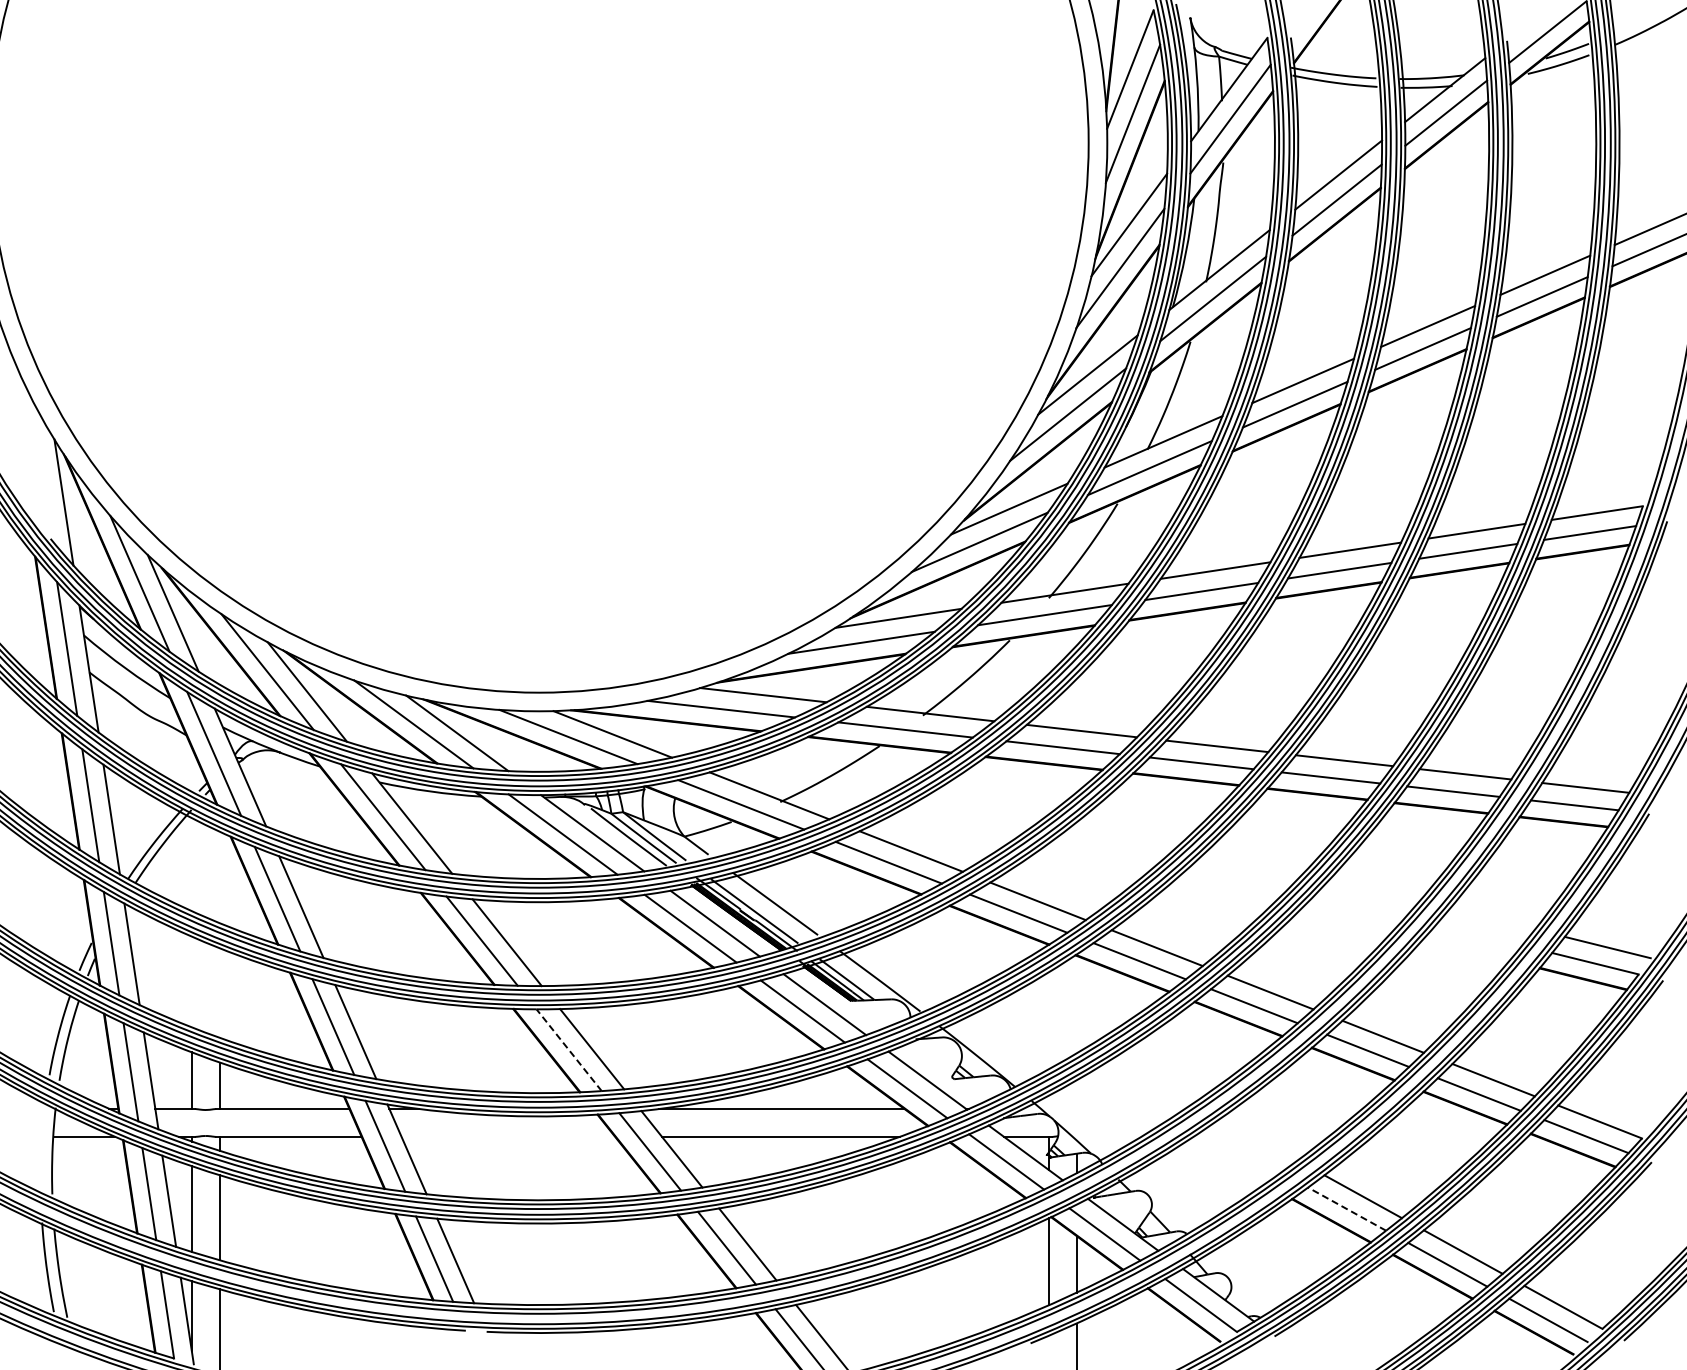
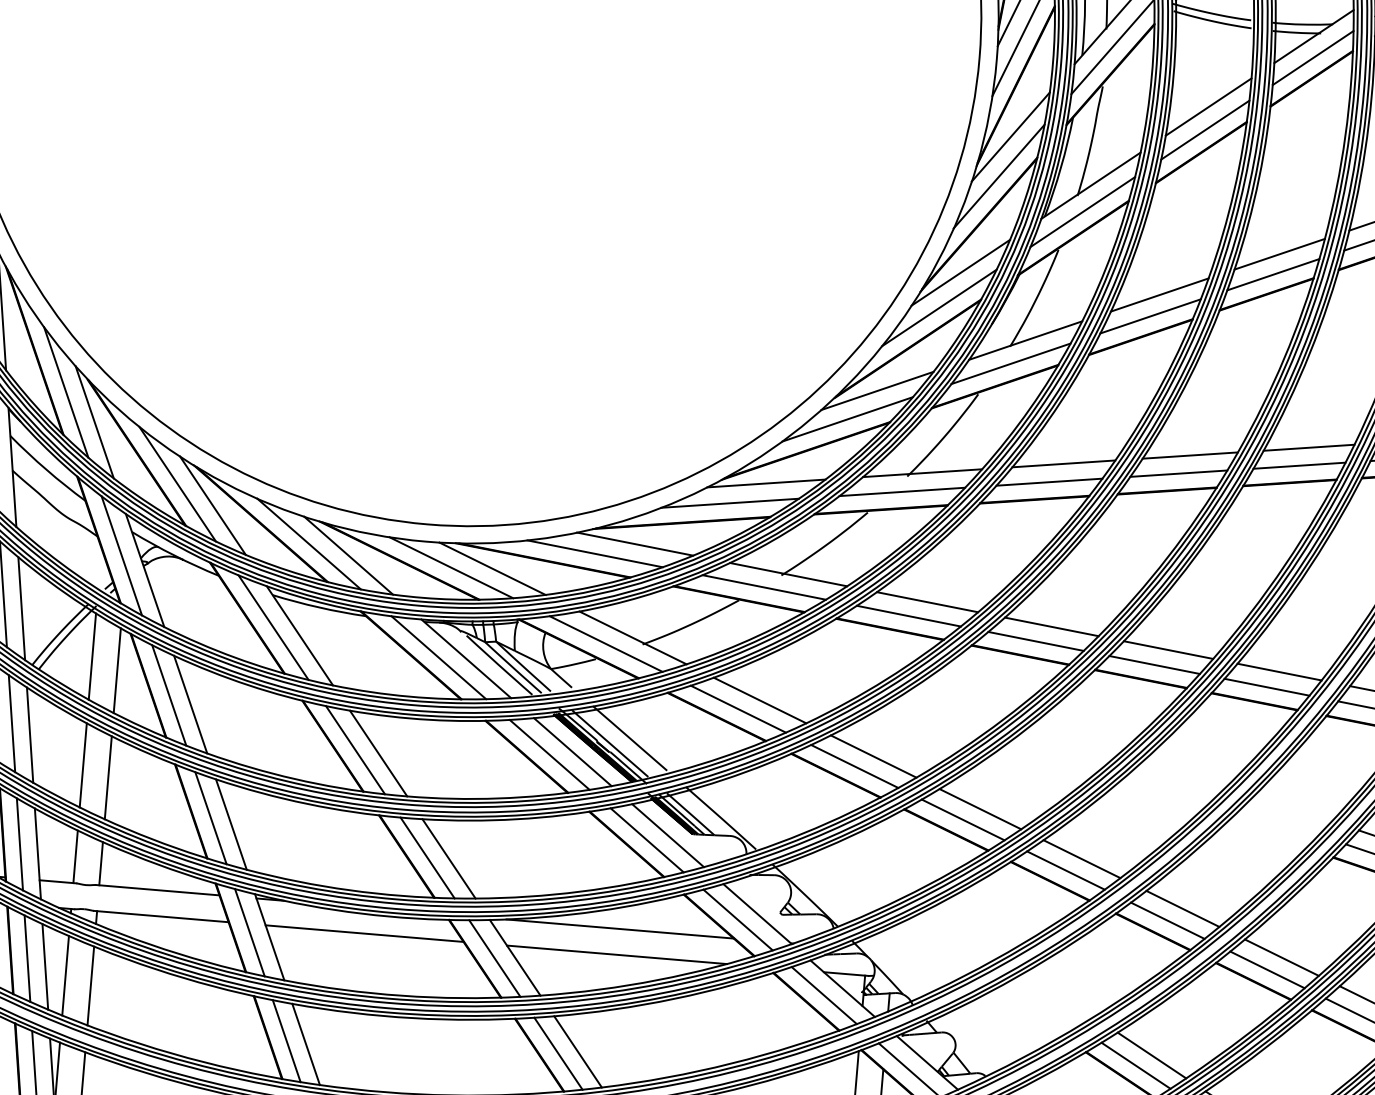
line: (191, 864) -> (92, 656), added
line: (219, 877) -> (117, 670), added
line: (191, 981) -> (83, 764), added
line: (219, 992) -> (108, 777), added
line: (568, 1049) -> (427, 857), dashed -> solid
line: (508, 1136) -> (364, 933), added
line: (1347, 1209) -> (1136, 1066), dashed -> solid

